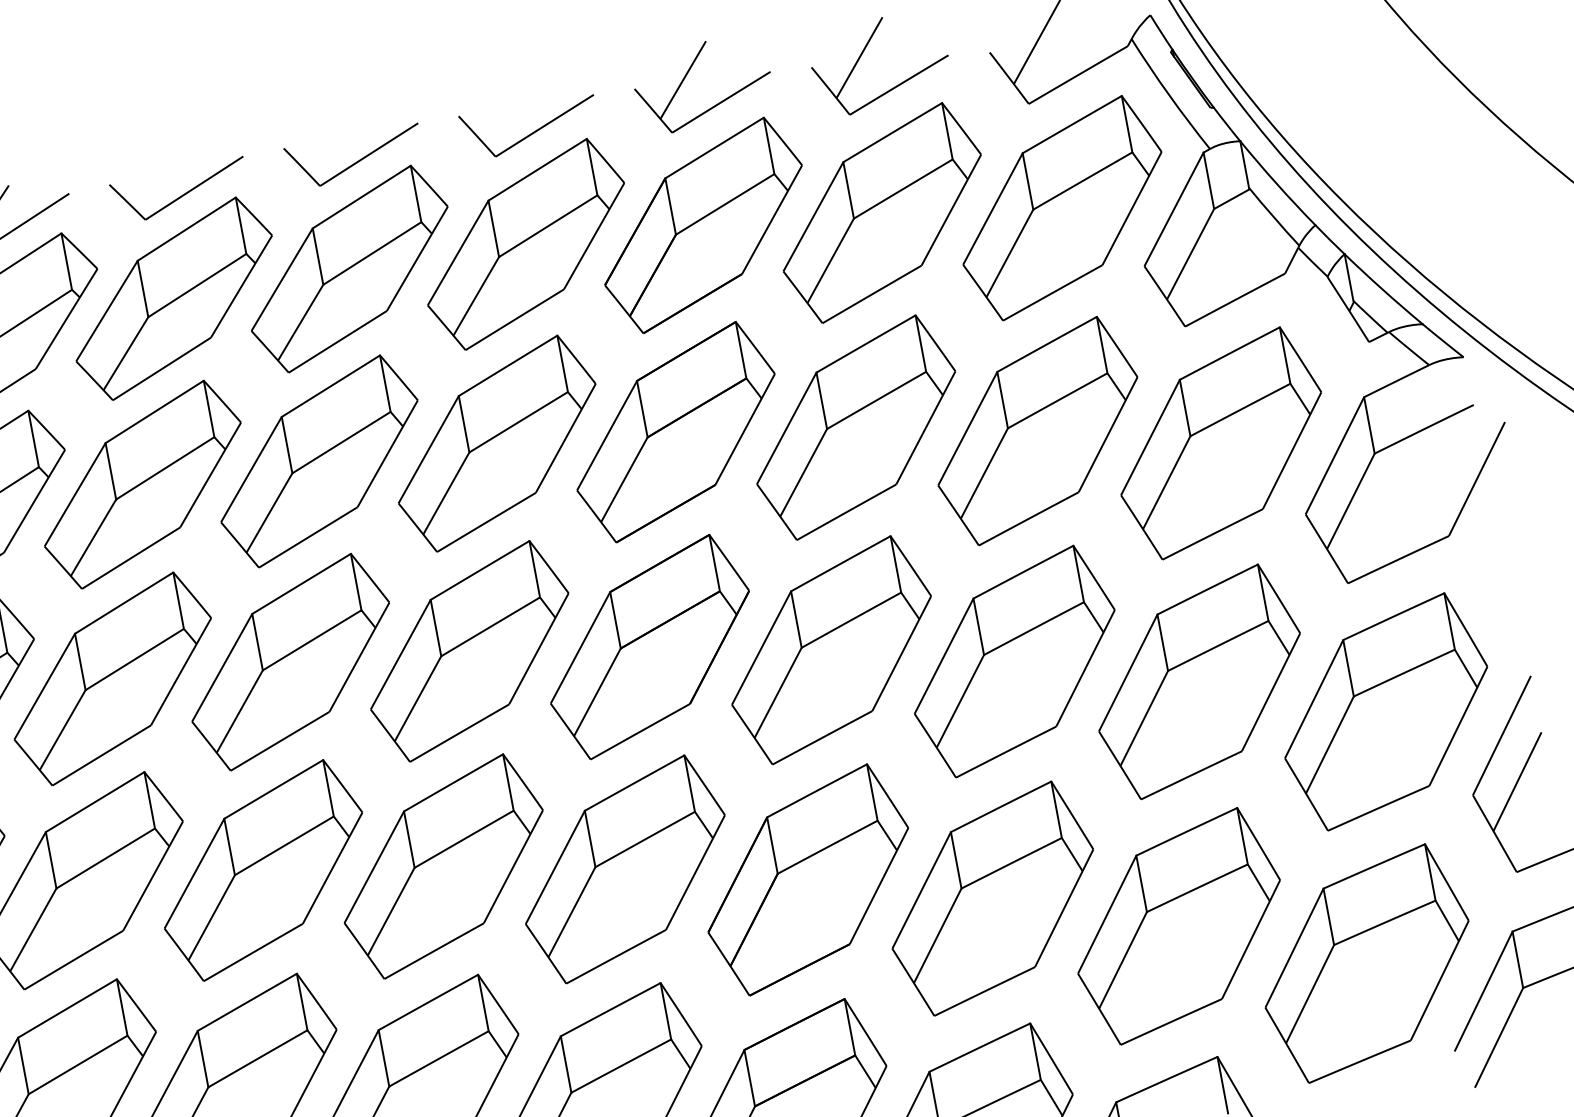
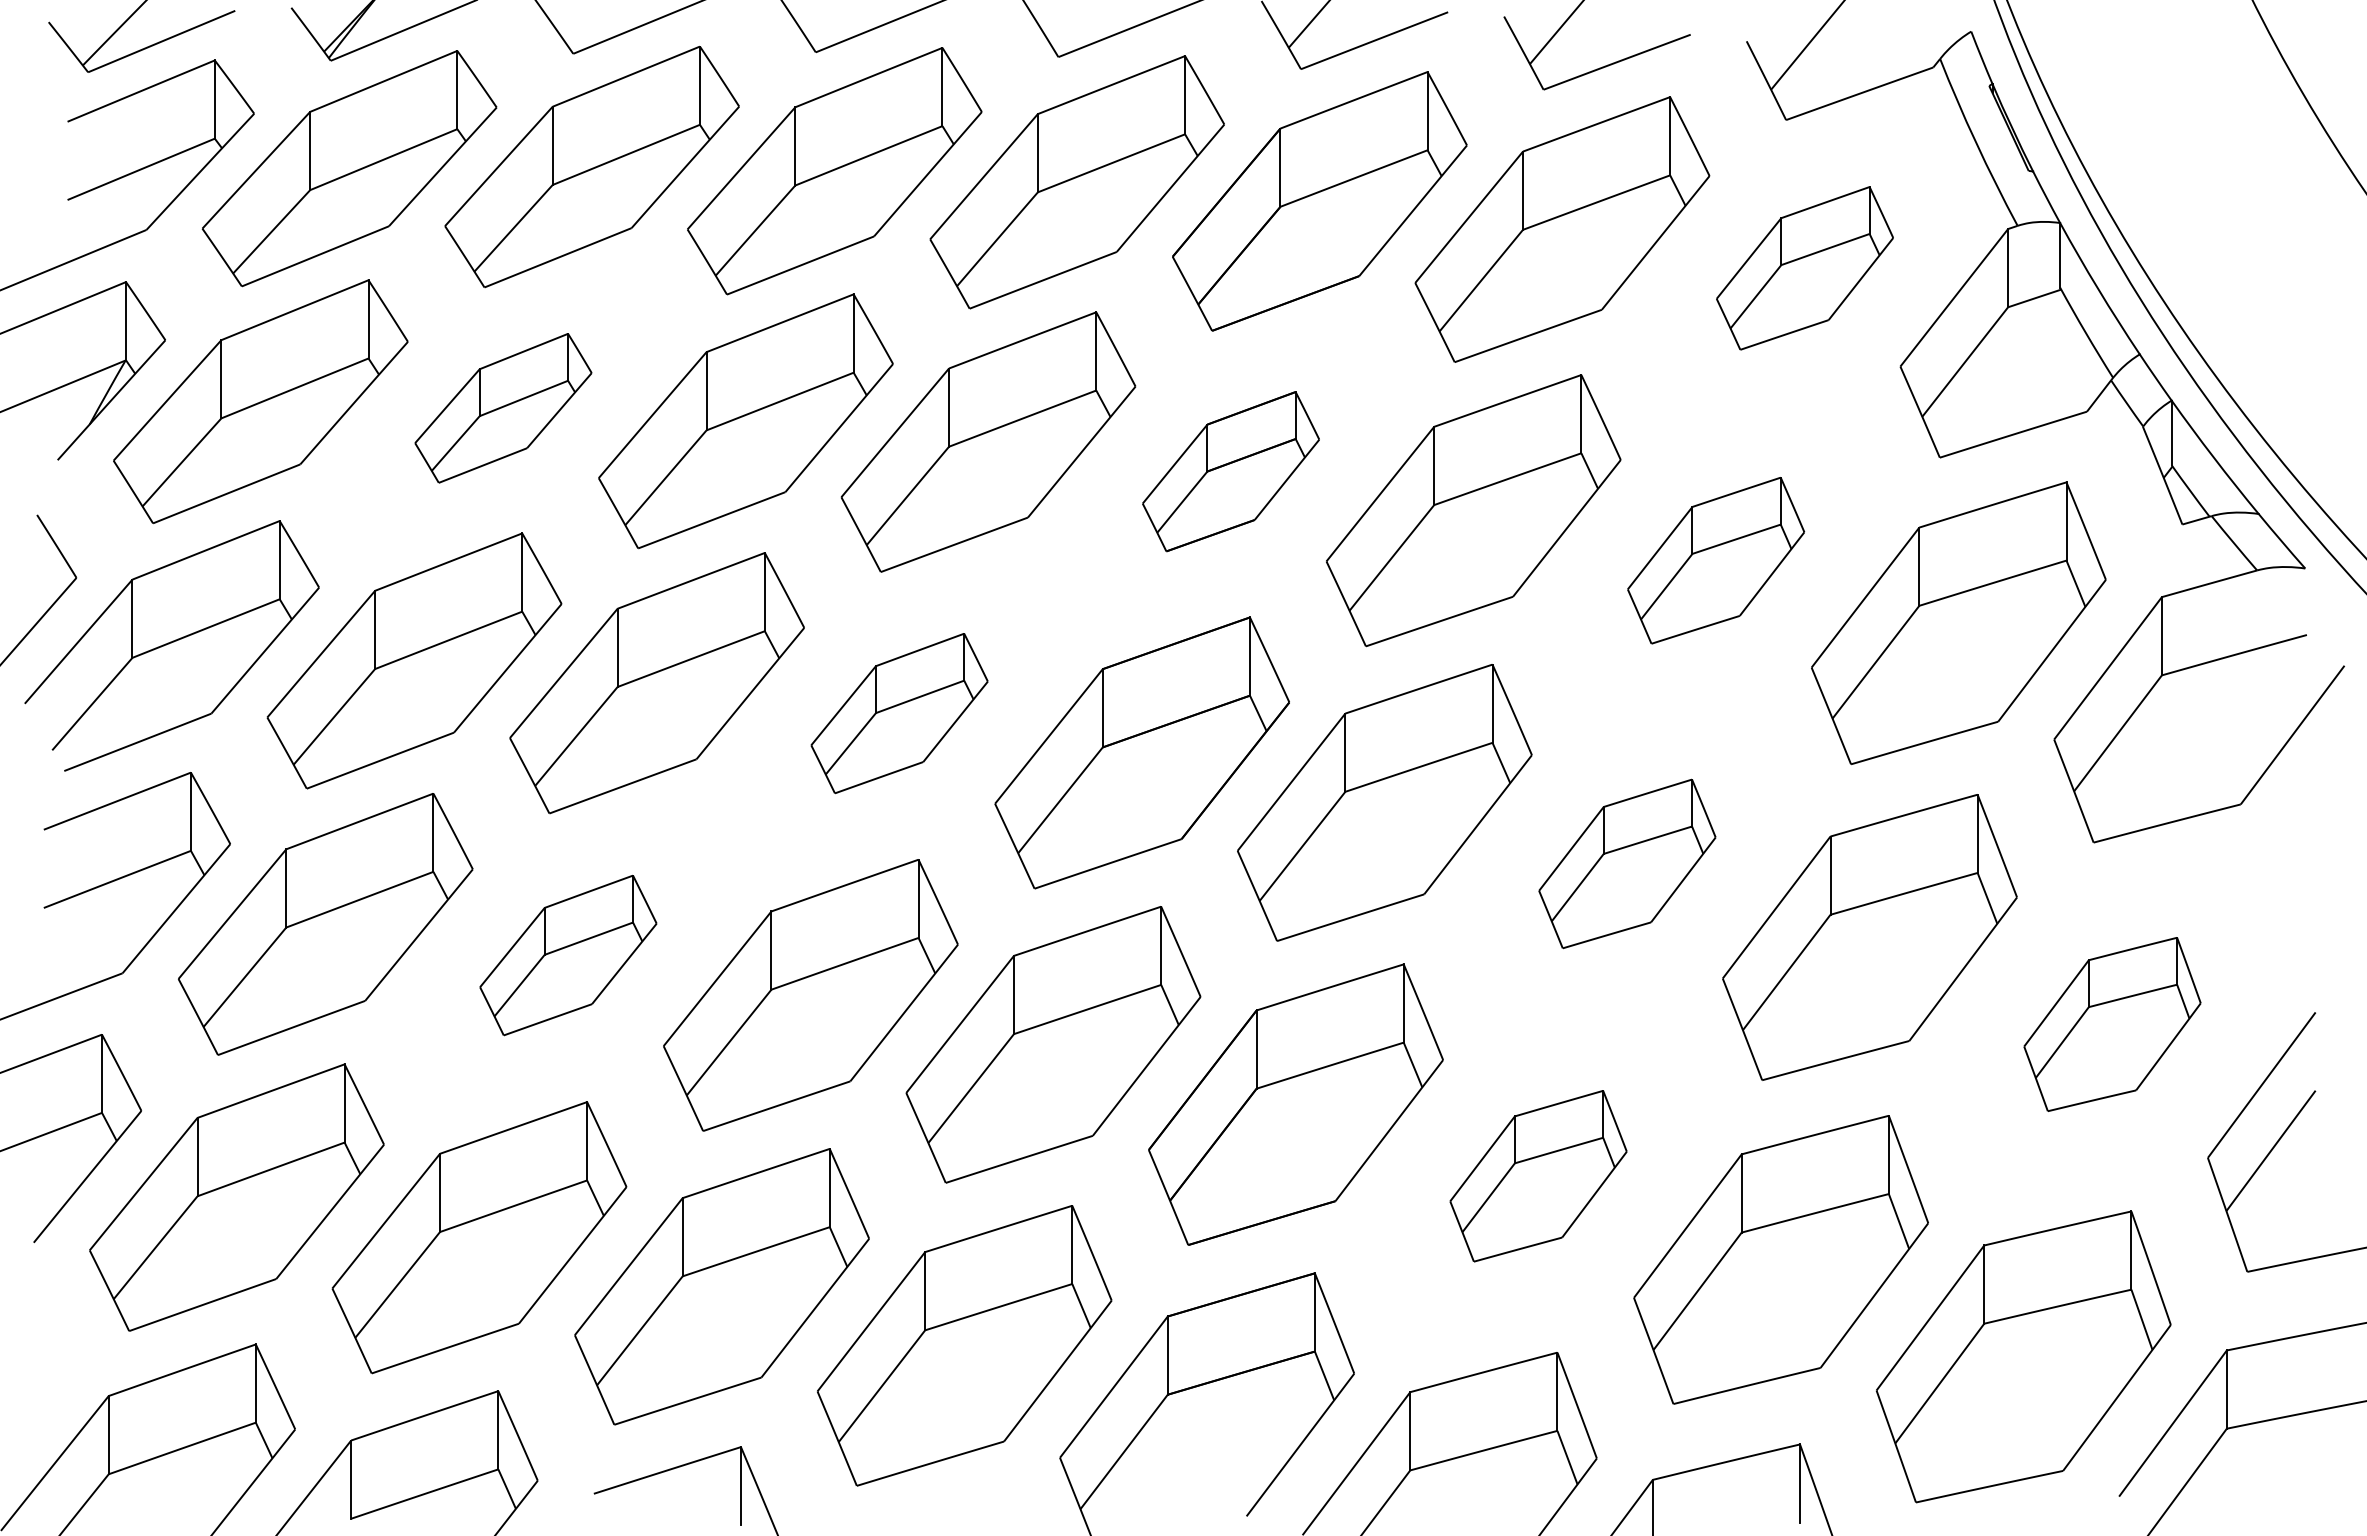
part: (1062, 208) -> (1804, 268), size x0.6
part: (1037, 431) -> (1715, 560), size x0.6
part: (675, 432) -> (1230, 471), size x0.6
part: (142, 484) -> (503, 408), size x0.6
part: (469, 651) -> (899, 713), size x0.6
part: (1014, 661) -> (1627, 863), size x0.6
part: (1386, 712) -> (2112, 1024), size x0.6
part: (263, 870) -> (568, 955), size x0.6
part: (992, 899) -> (1538, 1176), size x0.6

